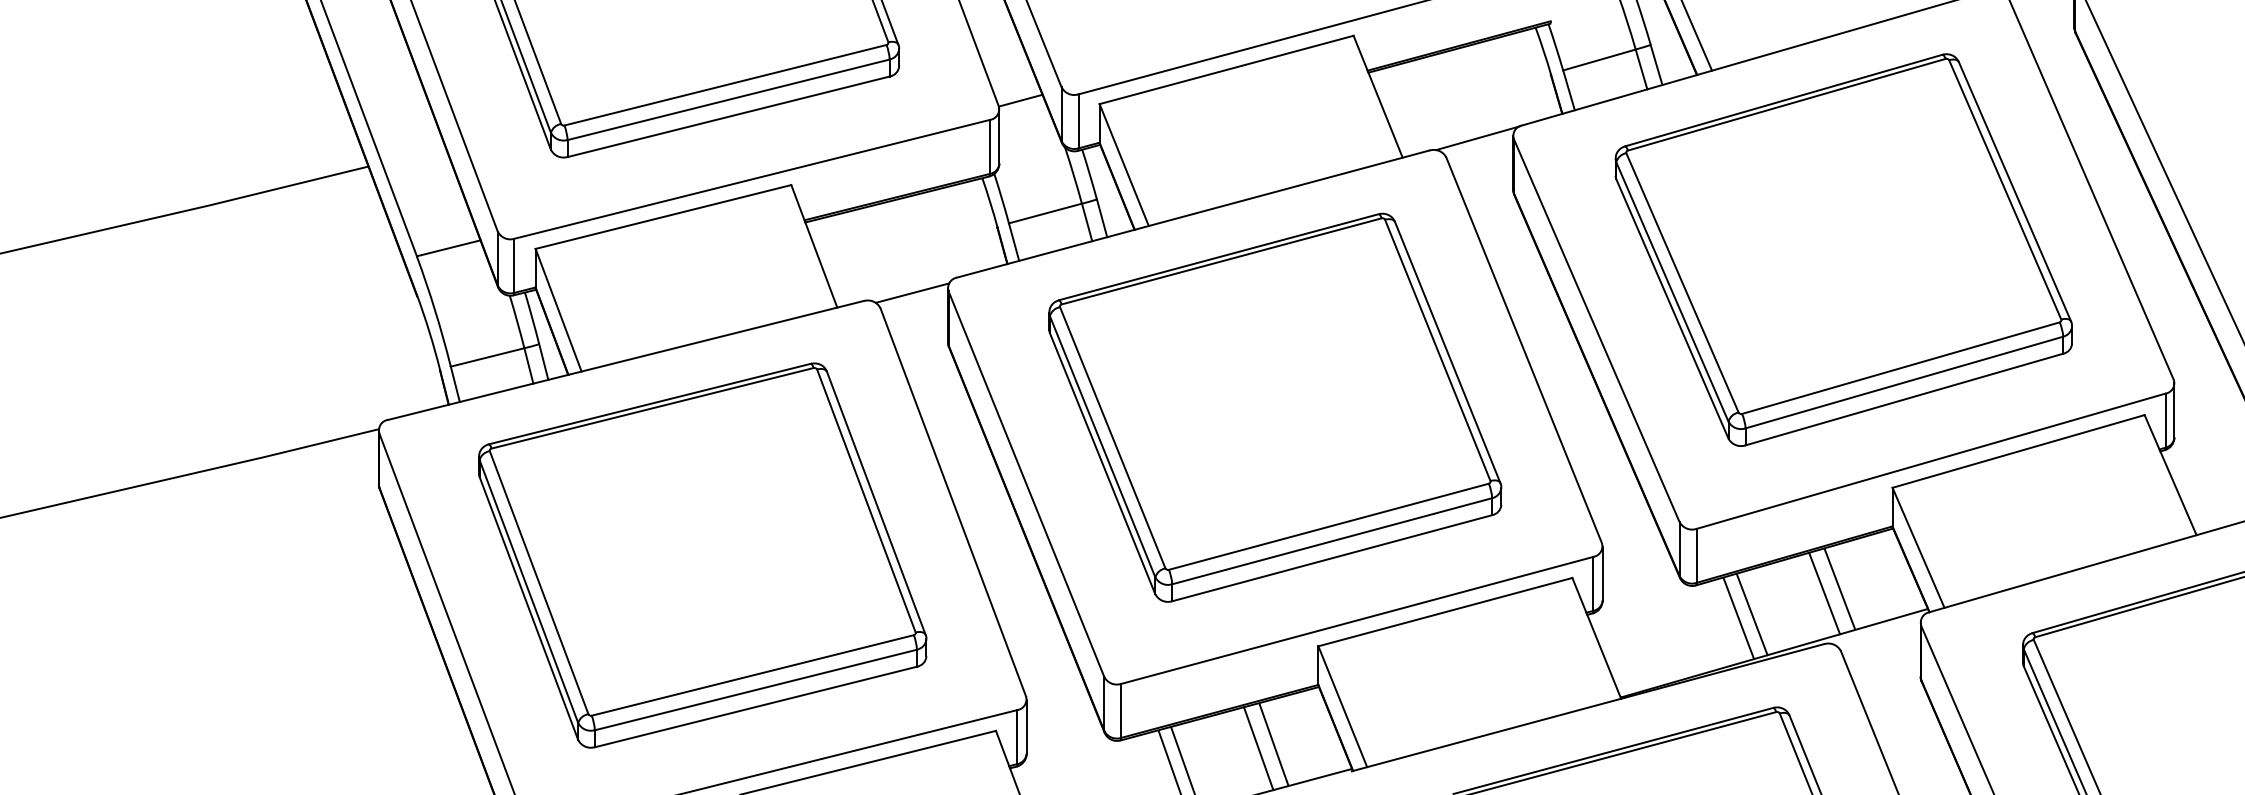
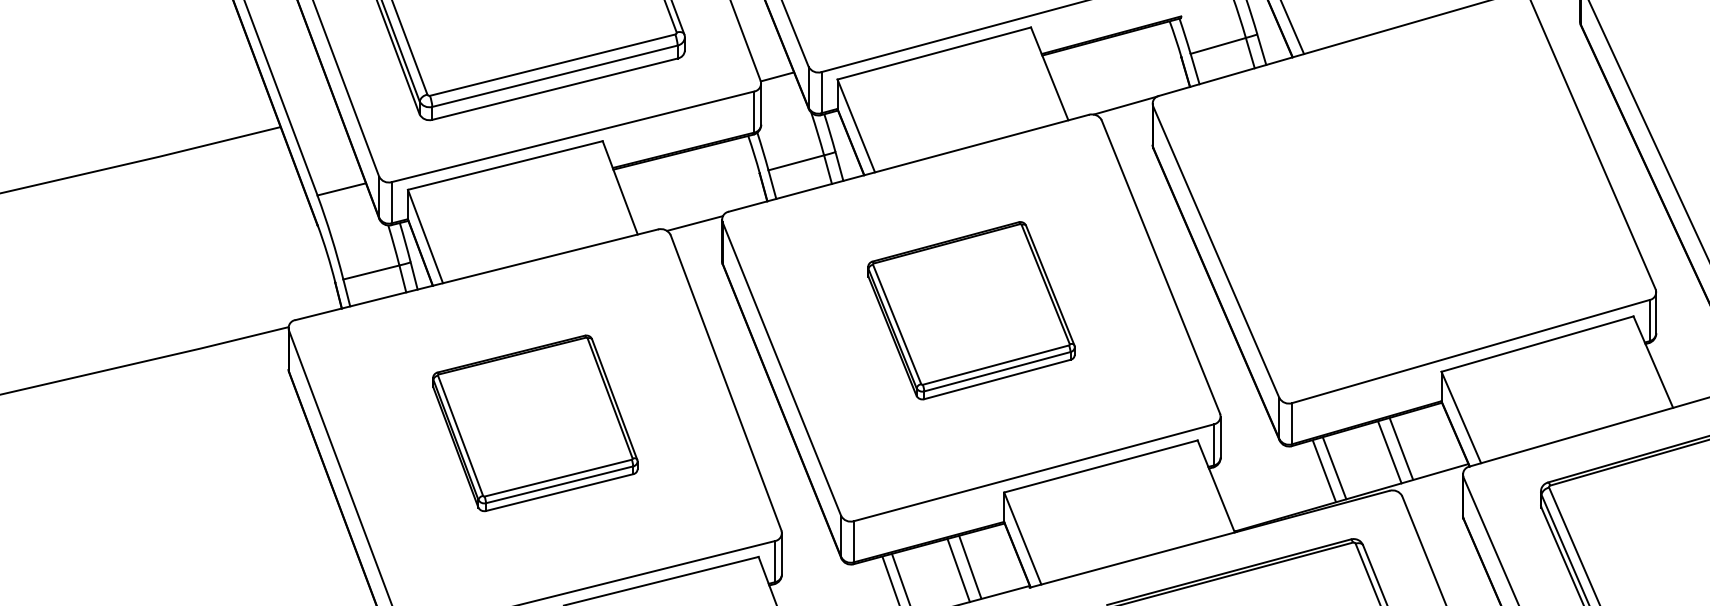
part: (1843, 249) -> (1404, 190), removed
part: (1275, 407) -> (971, 310), size x0.6
part: (702, 555) -> (535, 423), size x0.6

